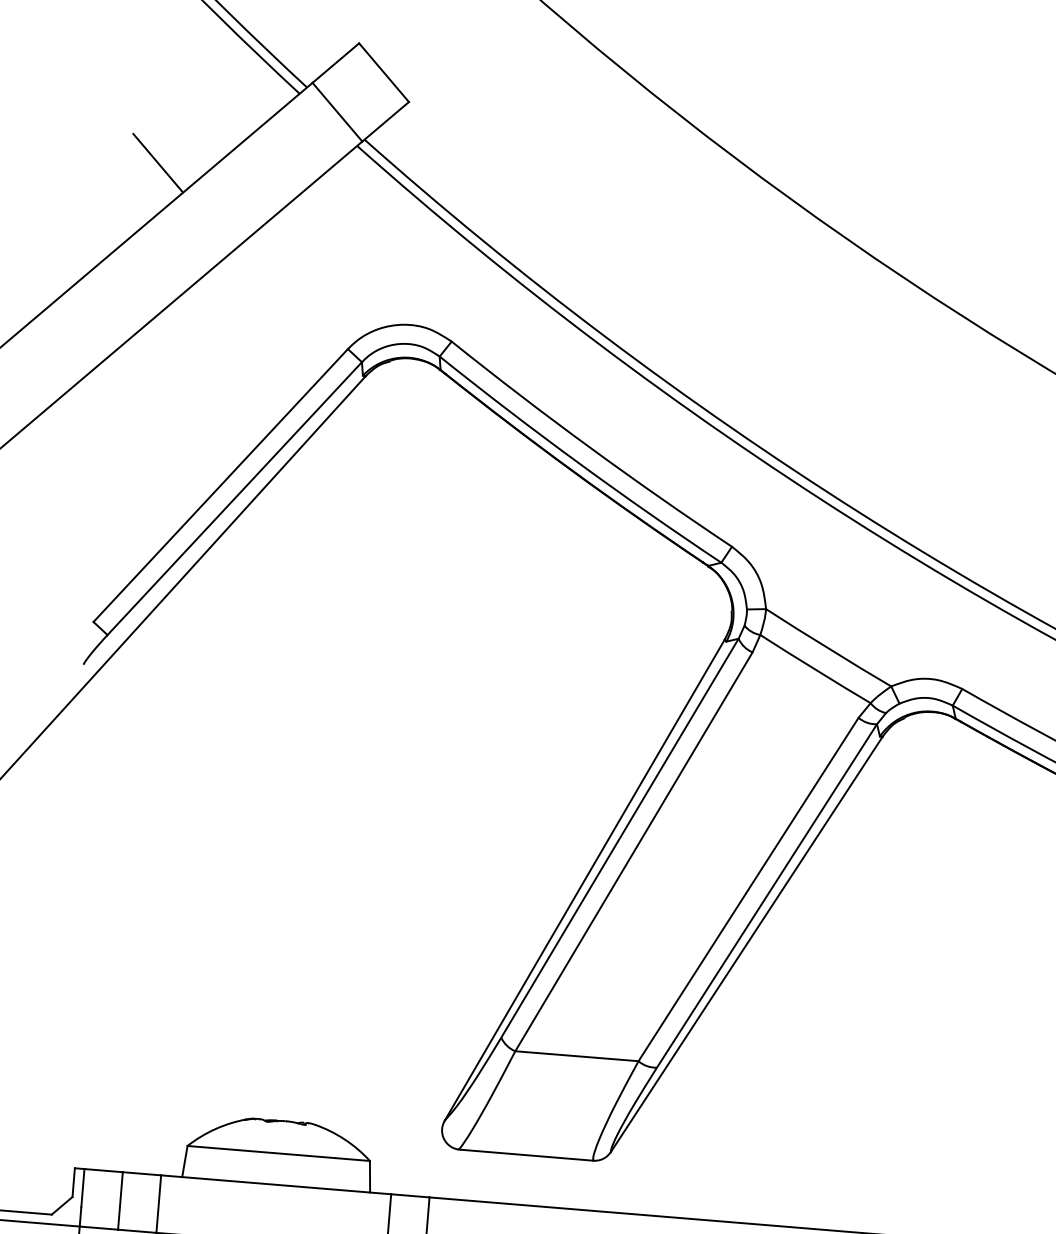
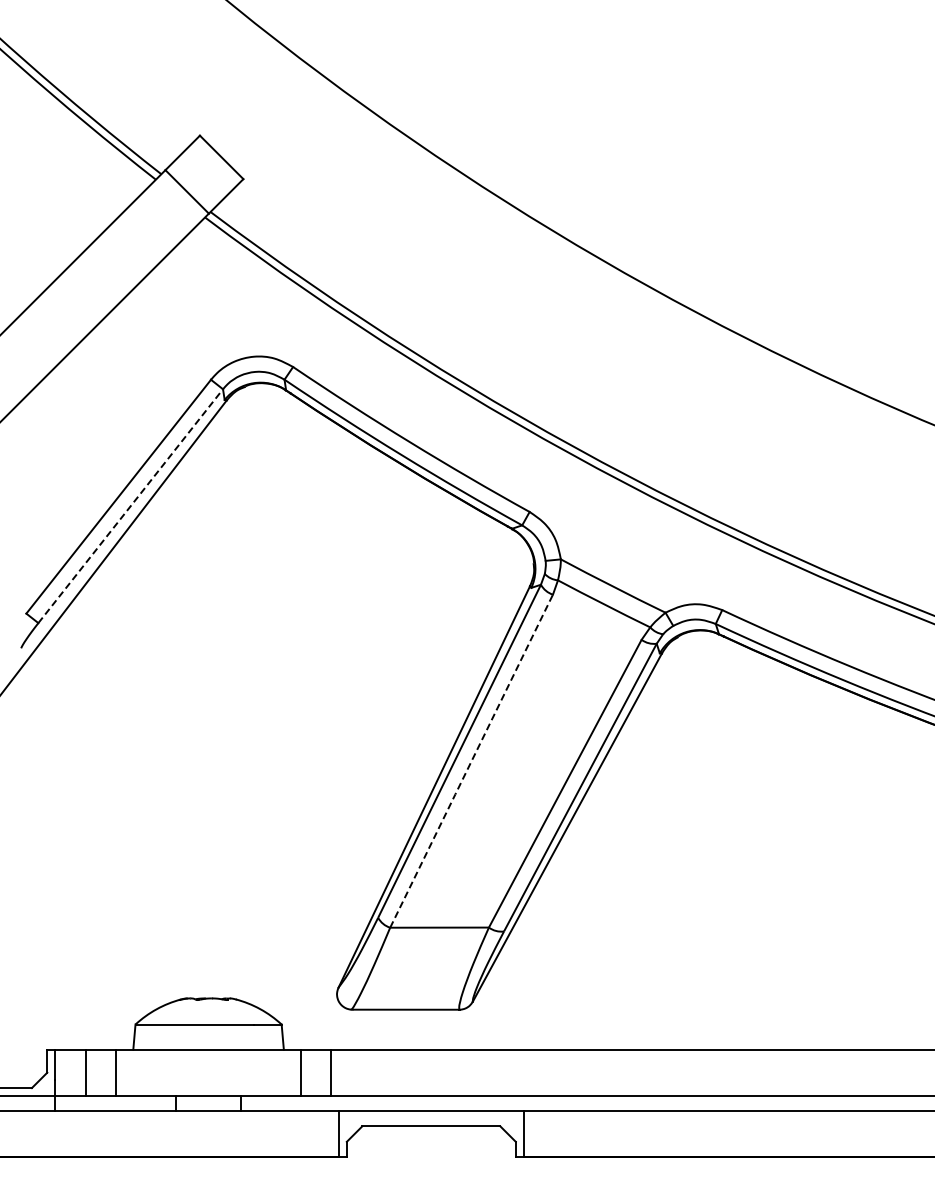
line: (157, 162) -> (47, 243), removed
line: (234, 498) -> (130, 506), solid -> dashed
line: (633, 853) -> (471, 762), solid -> dashed

